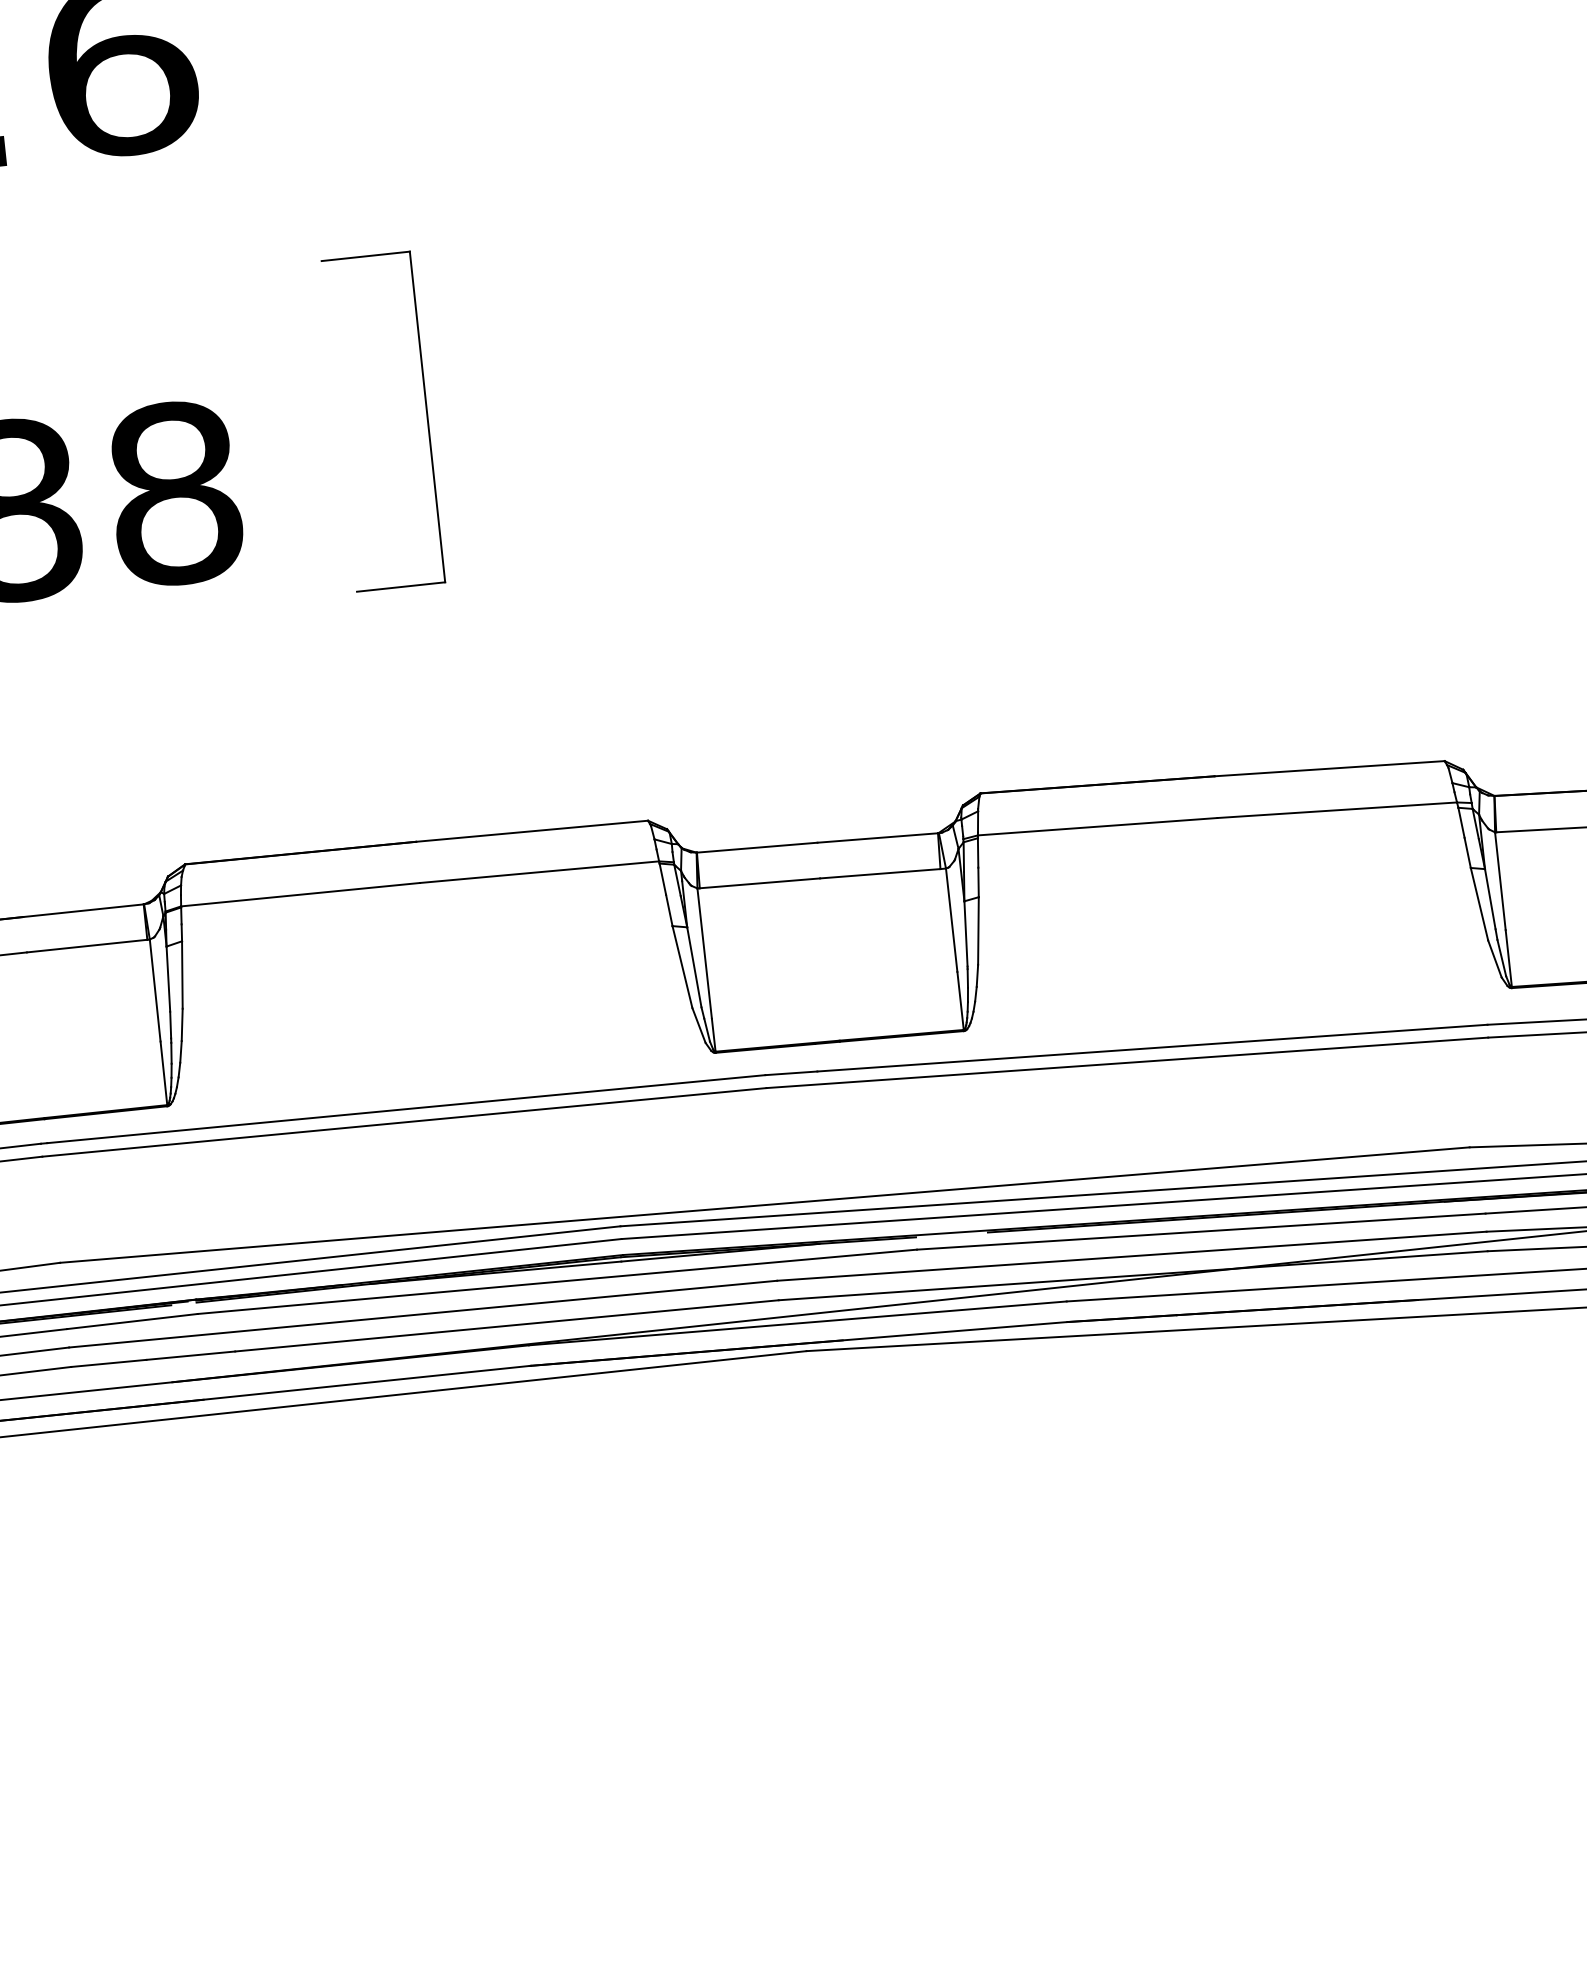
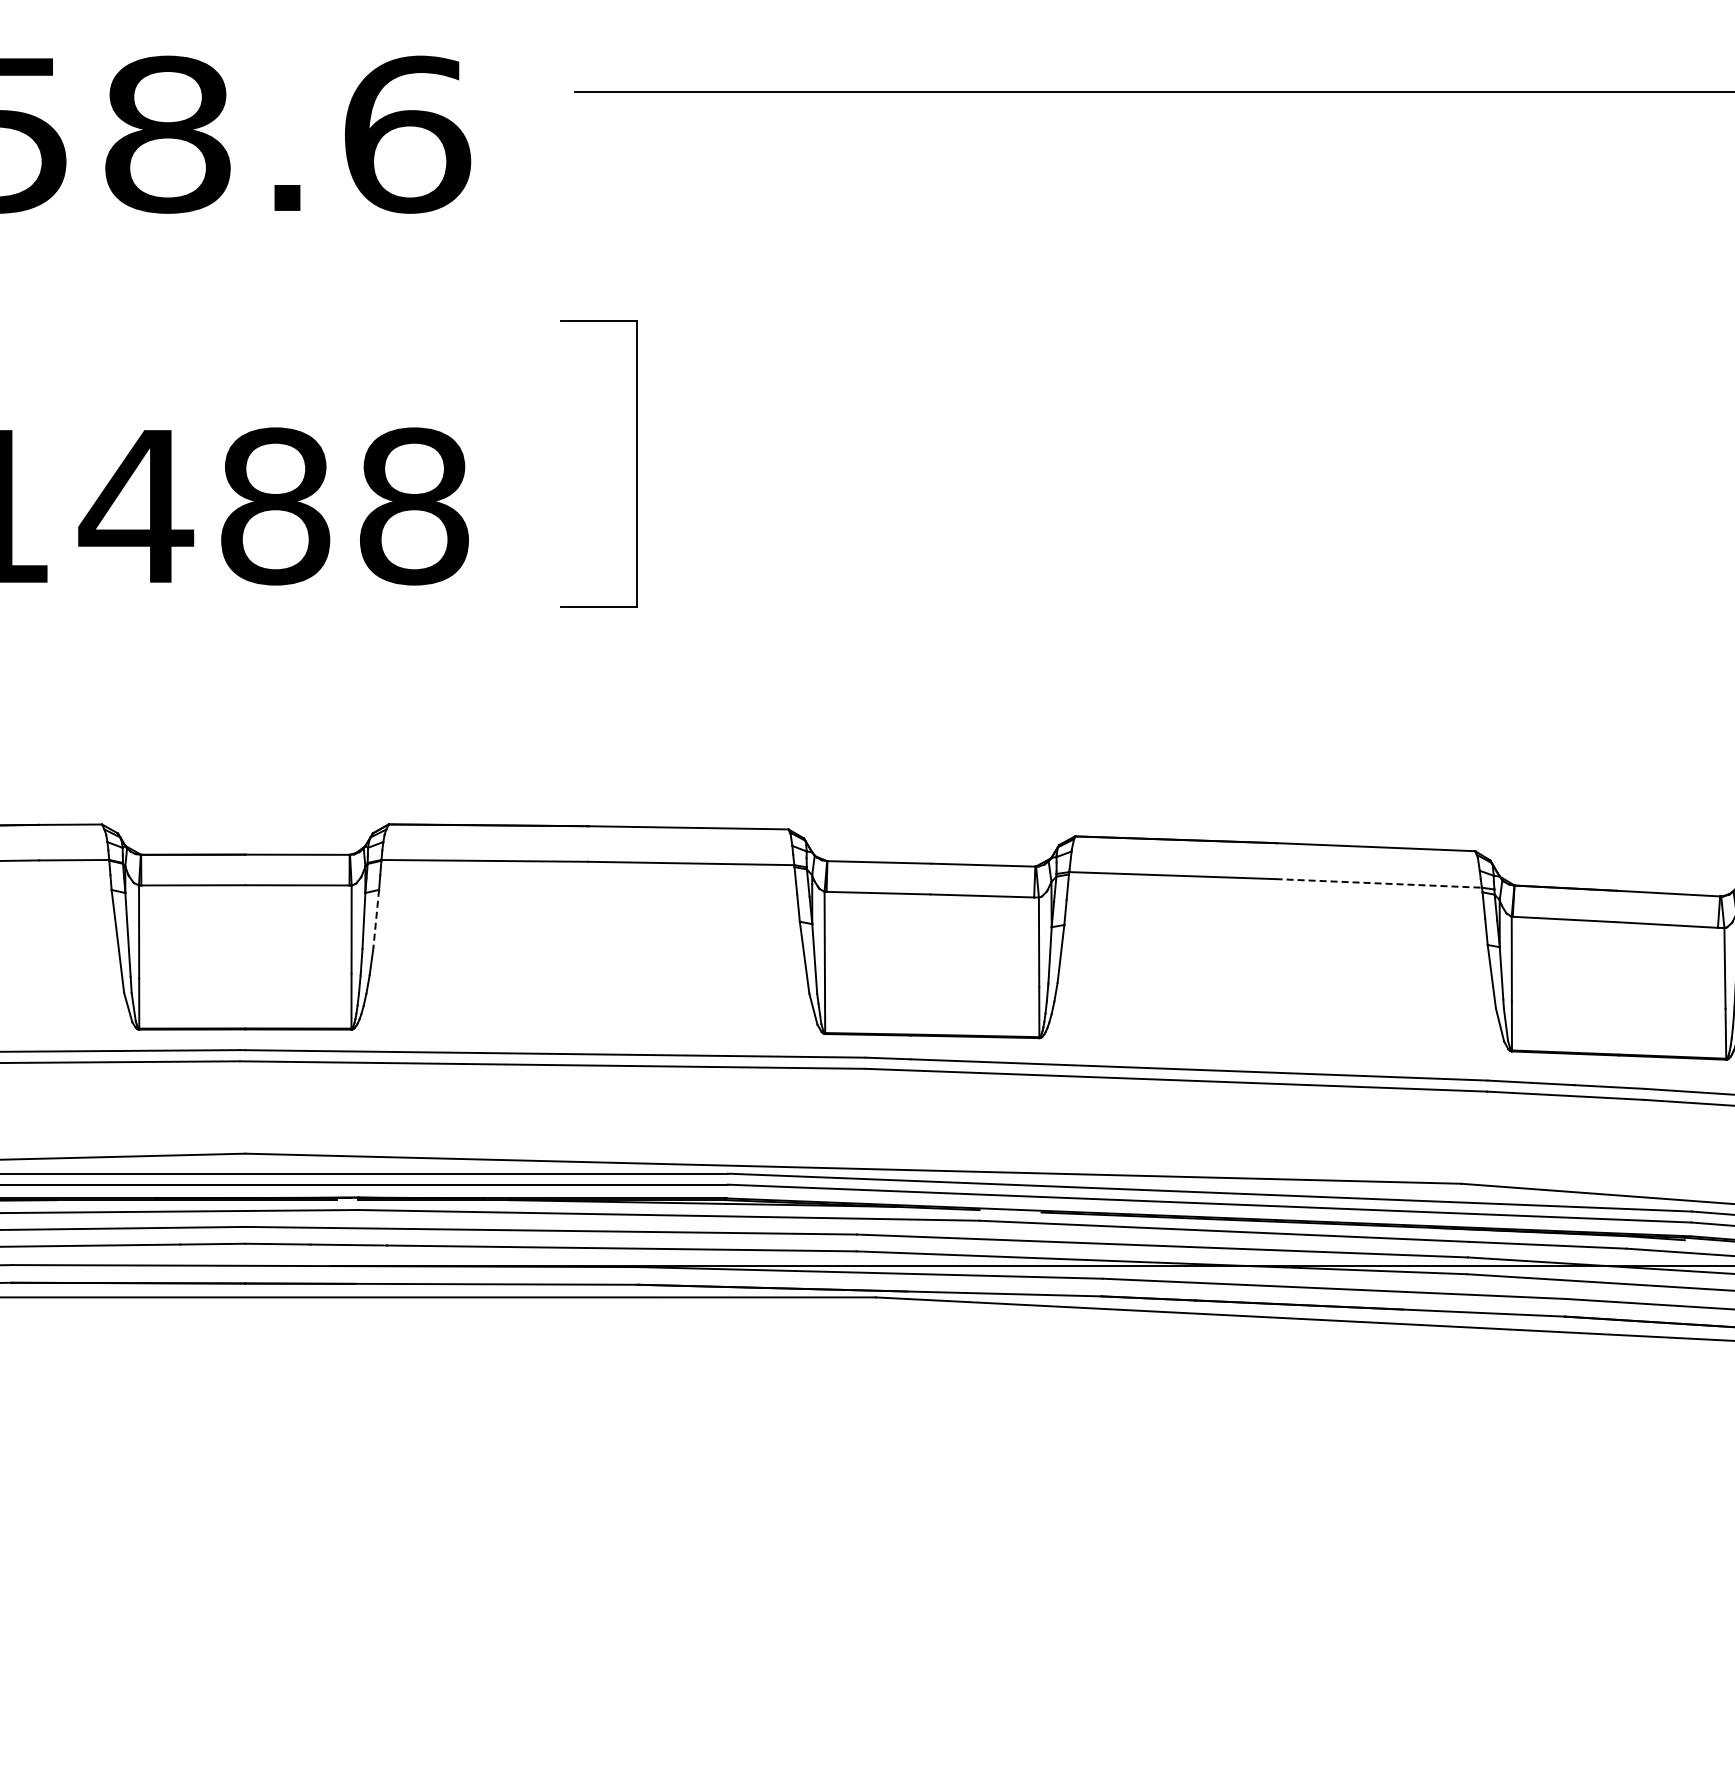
line: (1338, 810) -> (1379, 883), solid -> dashed
line: (182, 975) -> (376, 919), solid -> dashed

